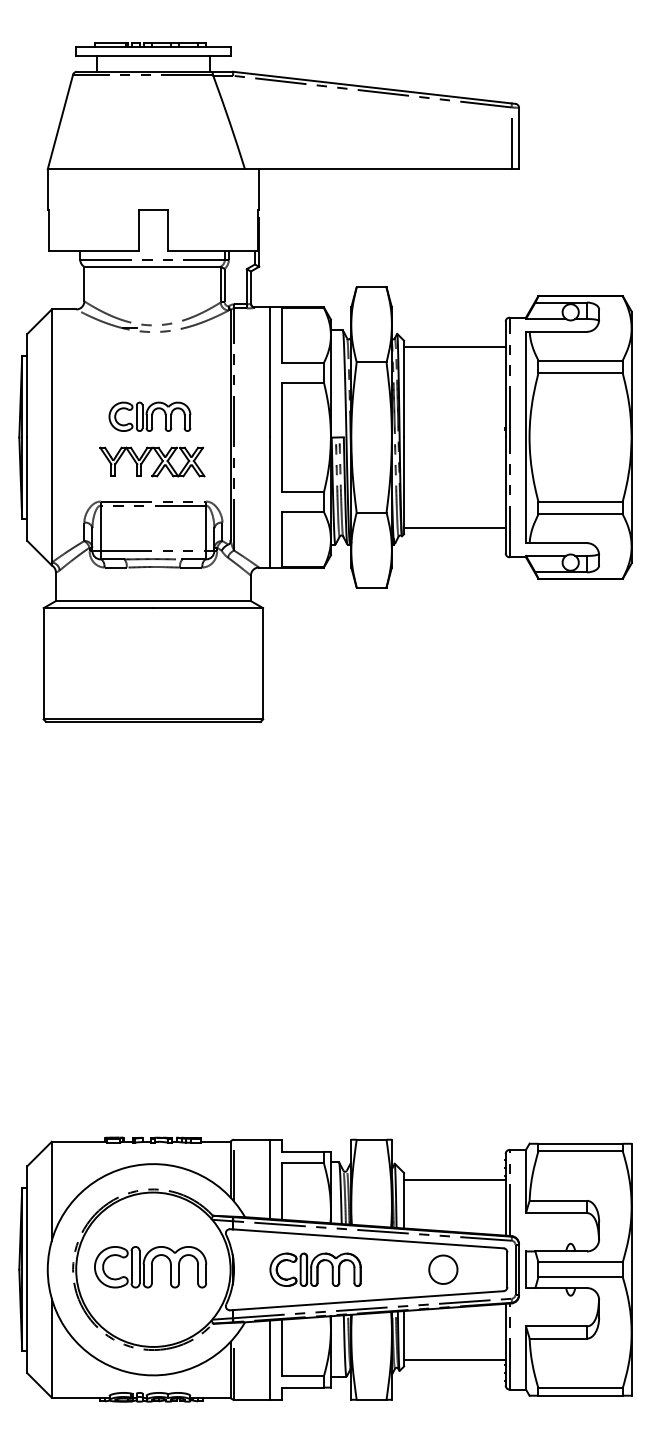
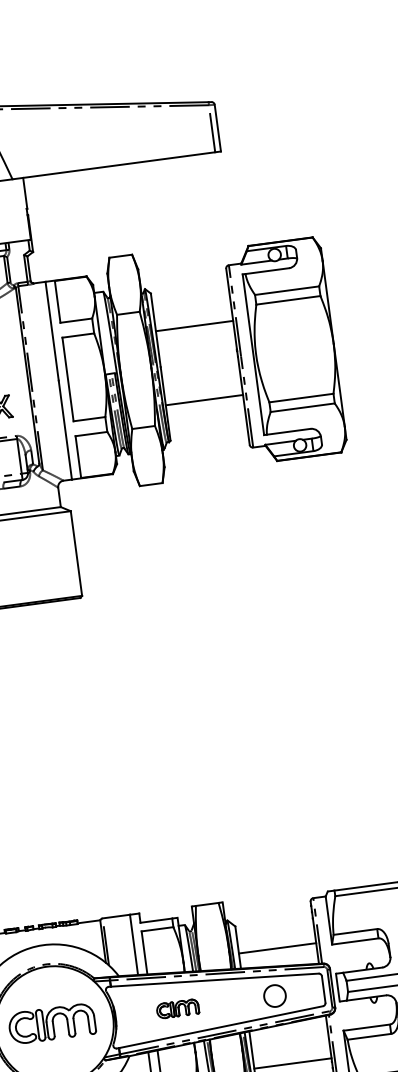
line: (454, 347) -> (194, 326), moved
line: (454, 527) -> (204, 400), moved
line: (454, 1179) -> (277, 948), moved
part: (315, 1269) -> (177, 1008), size x0.6

